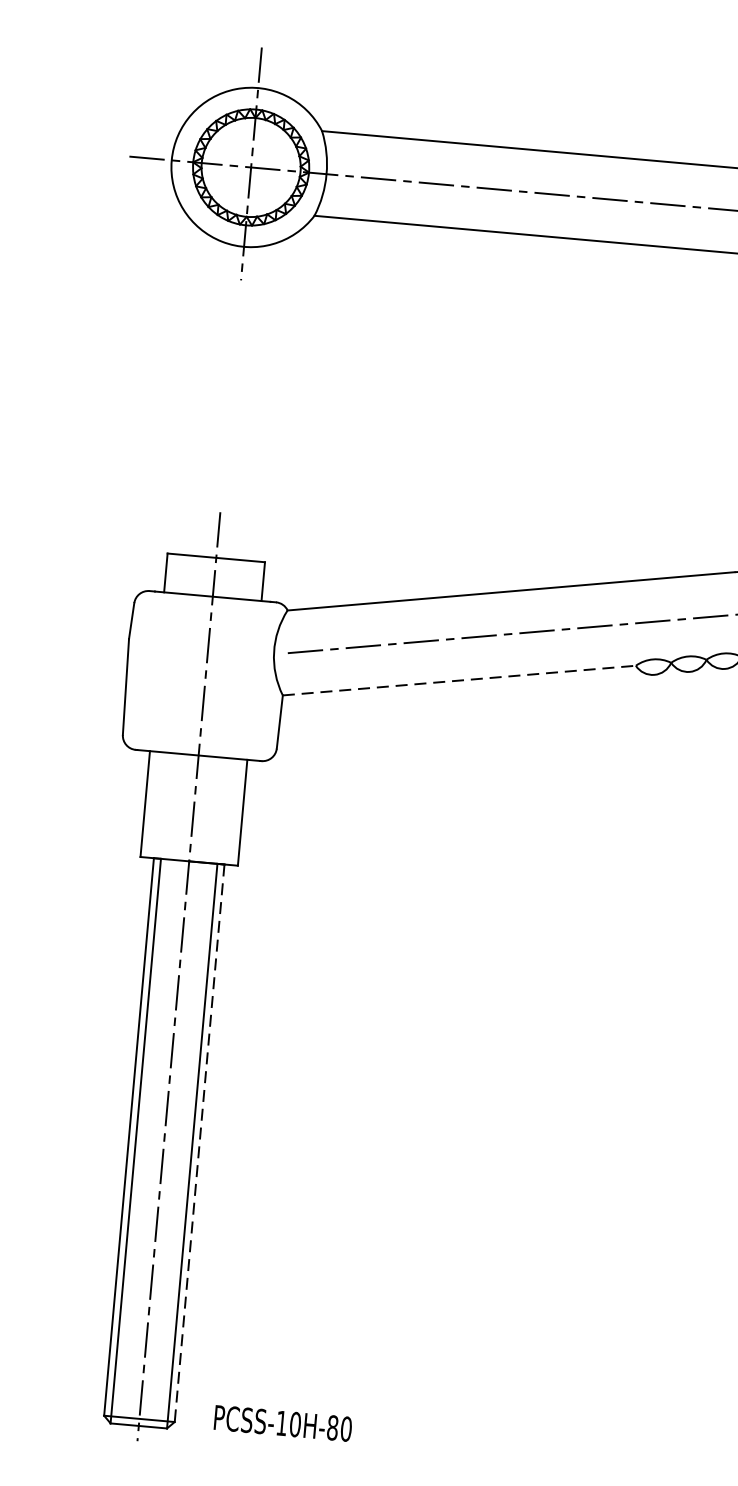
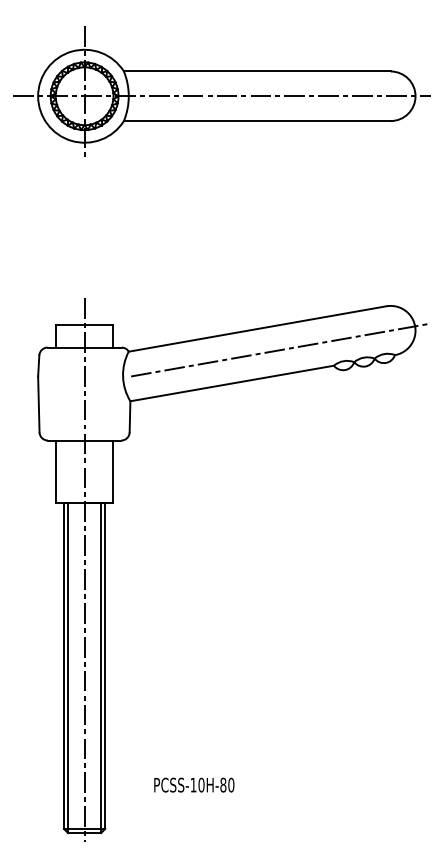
line: (459, 680) -> (232, 383), dashed -> solid
line: (199, 1144) -> (105, 666), dashed -> solid
text: (283, 1422) -> (194, 784), moved

